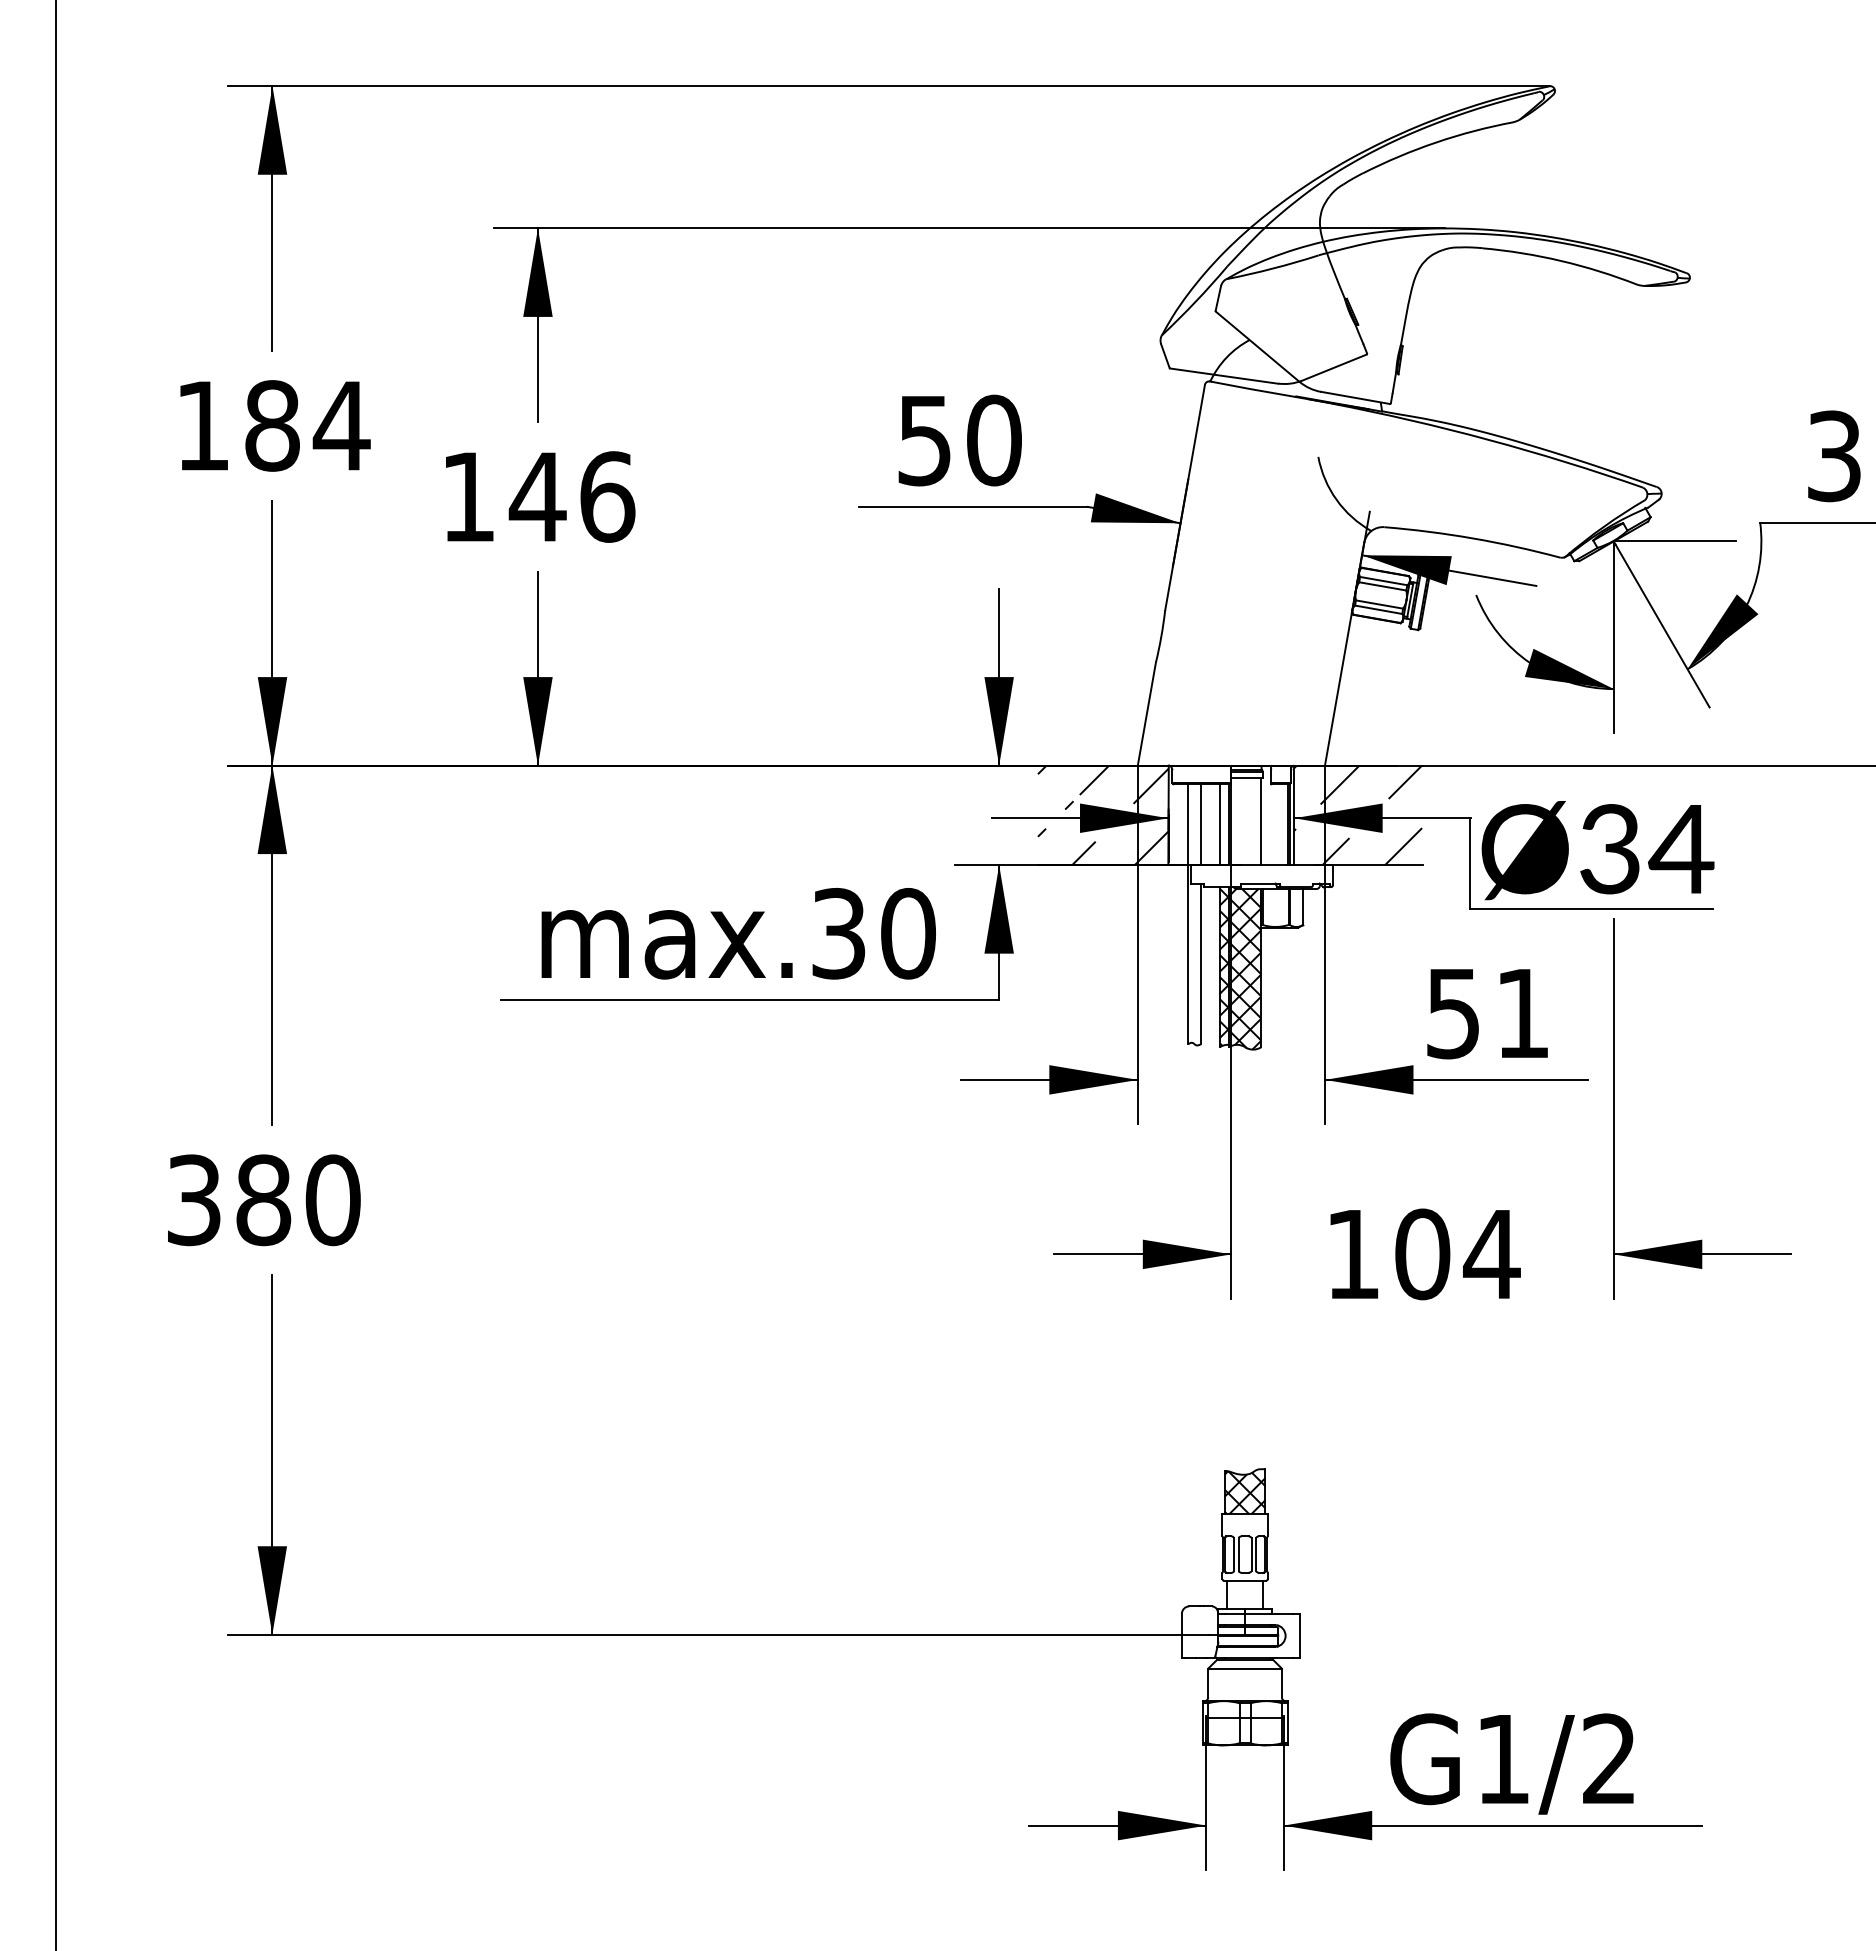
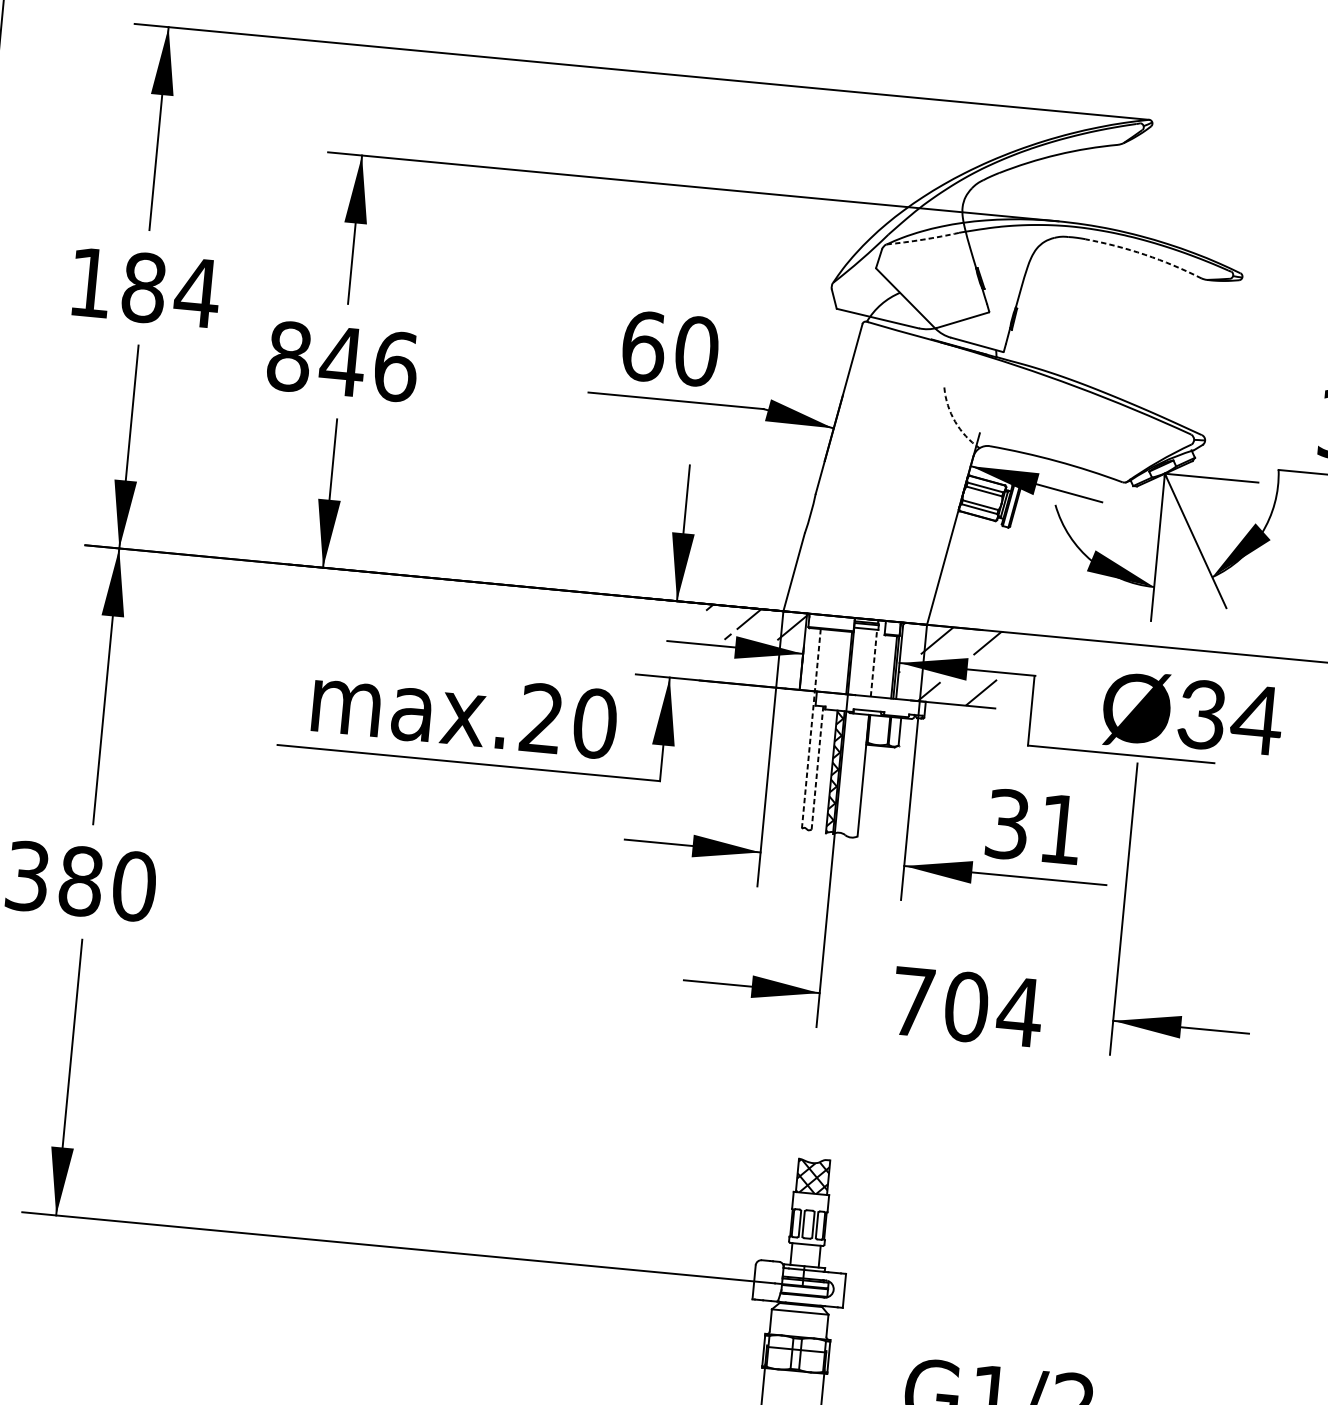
arc: (1561, 261) -> (1145, 255), solid -> dashed
arc: (1272, 268) -> (922, 239), solid -> dashed
text: (925, 440) -> (644, 346), 50 -> 60
text: (468, 496) -> (289, 356), 146 -> 846
arc: (1336, 499) -> (955, 421), solid -> dashed
line: (1261, 821) -> (874, 663), solid -> dashed
line: (1200, 824) -> (827, 661), removed
line: (1219, 824) -> (841, 662), removed
hatch: (1102, 846) -> (750, 670), removed
text: (1597, 850) -> (1192, 714), moved
line: (1188, 914) -> (811, 729), solid -> dashed
text: (838, 933) -> (541, 718), max.30 -> max.20
line: (1200, 963) -> (817, 767), solid -> dashed
hatch: (1245, 969) -> (851, 775), removed
text: (1453, 1013) -> (1007, 824), 51 -> 31
text: (1352, 1254) -> (912, 1001), 104 -> 704

